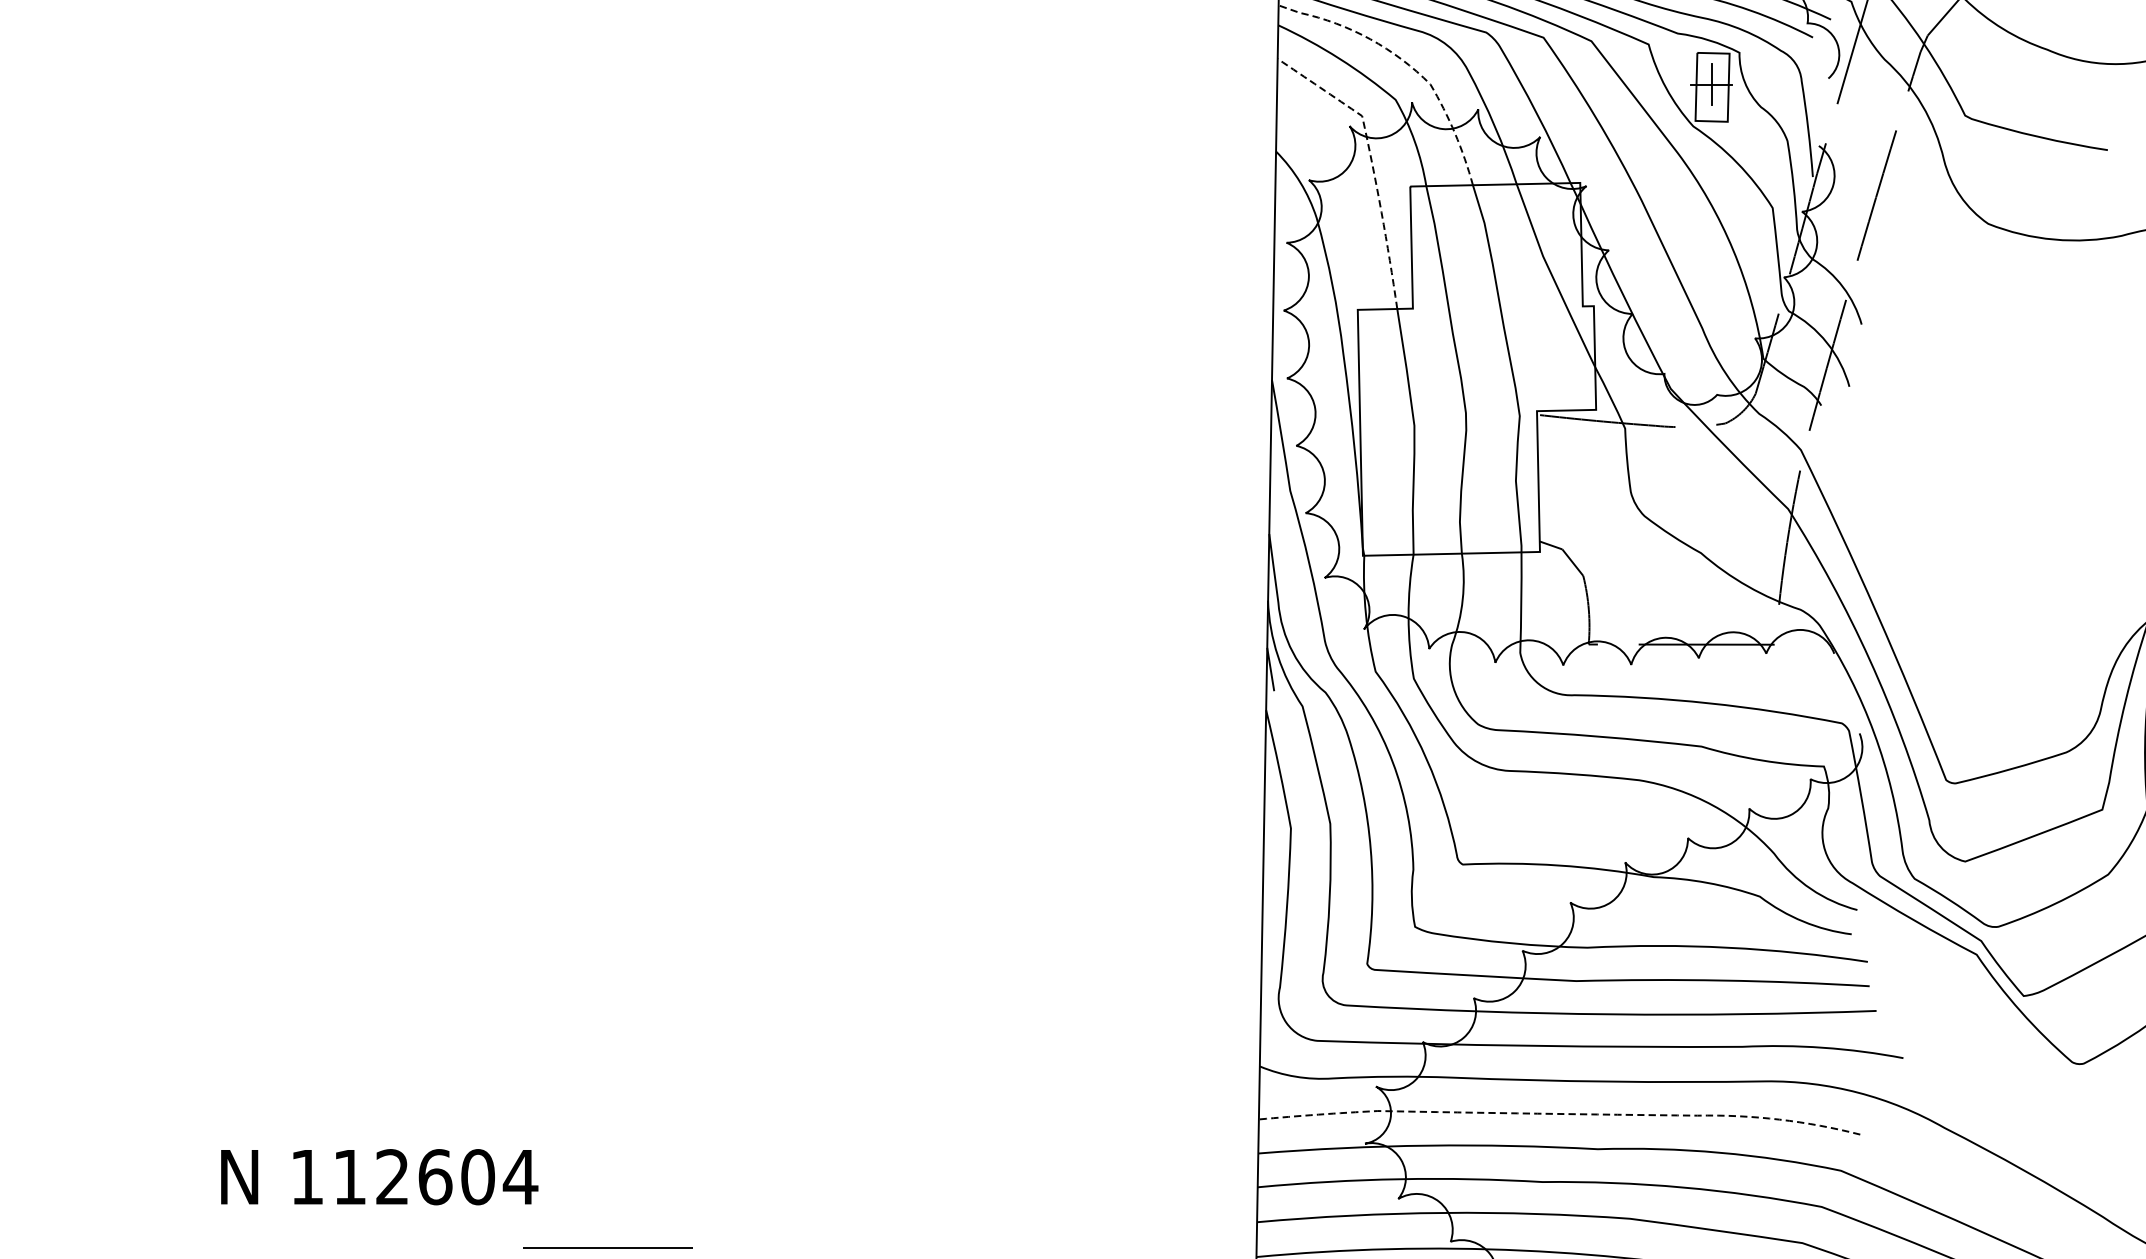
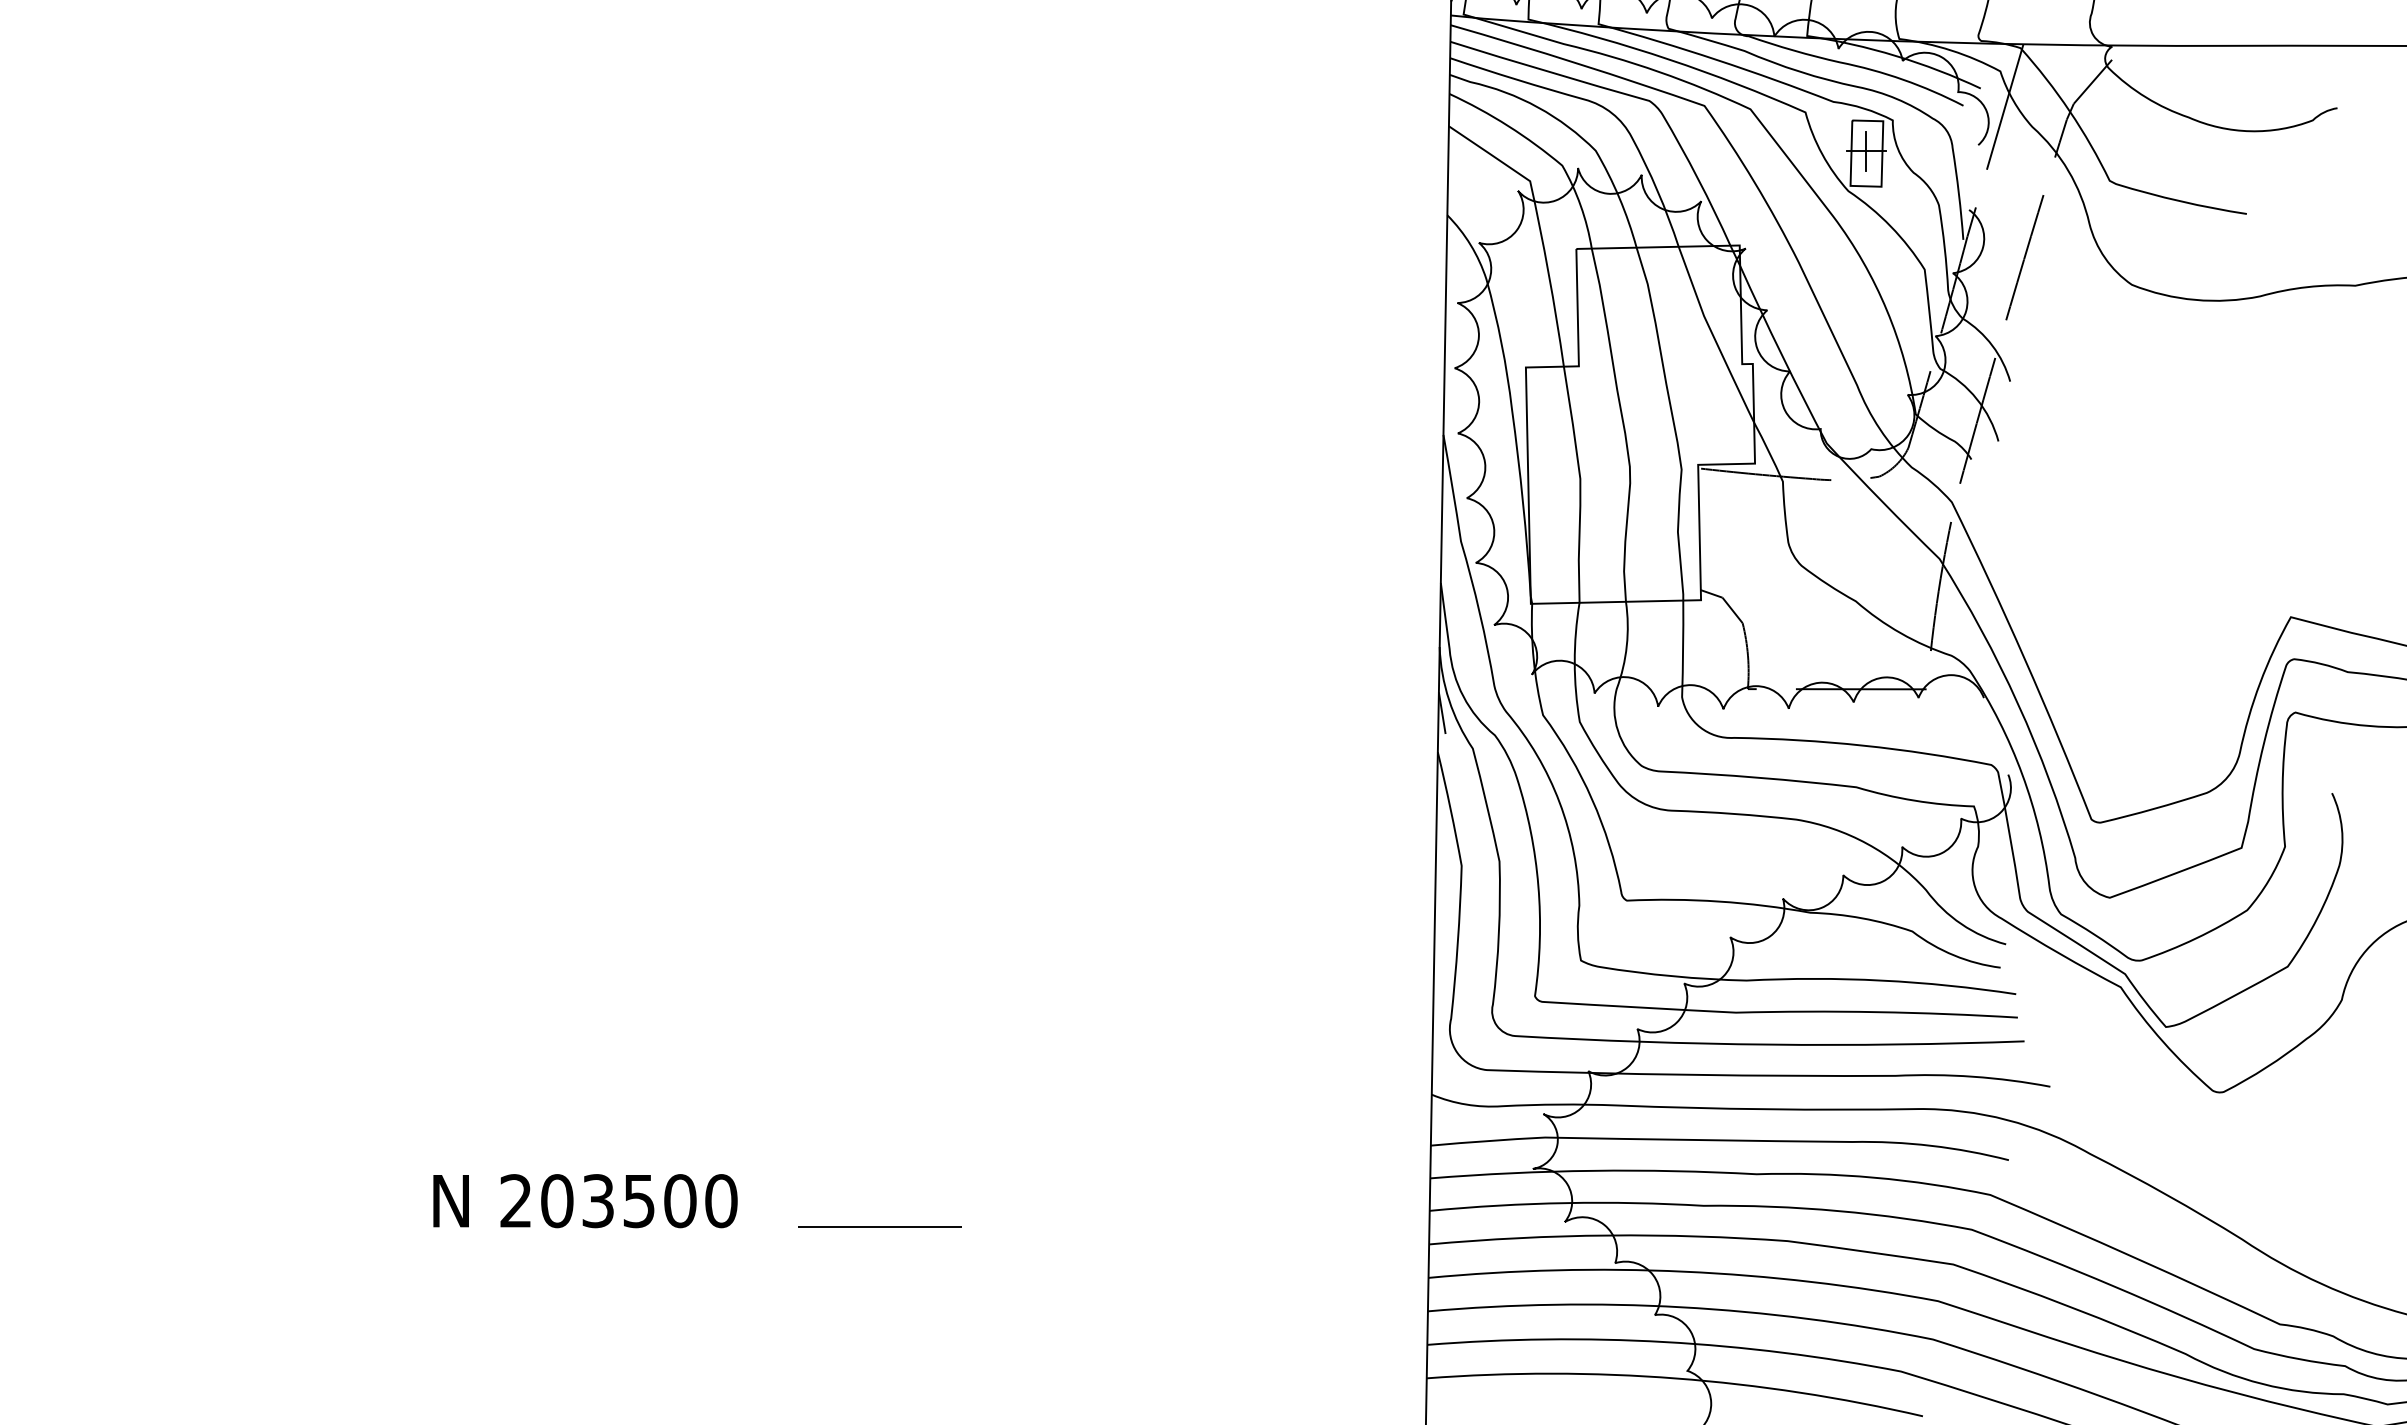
line: (1405, 62) -> (1571, 129), dashed -> solid
line: (1371, 161) -> (1539, 224), dashed -> solid
line: (1561, 1114) -> (1721, 1140), dashed -> solid
text: (414, 1177) -> (619, 1201), 112604 -> 203500
line: (607, 1247) -> (879, 1226), moved

